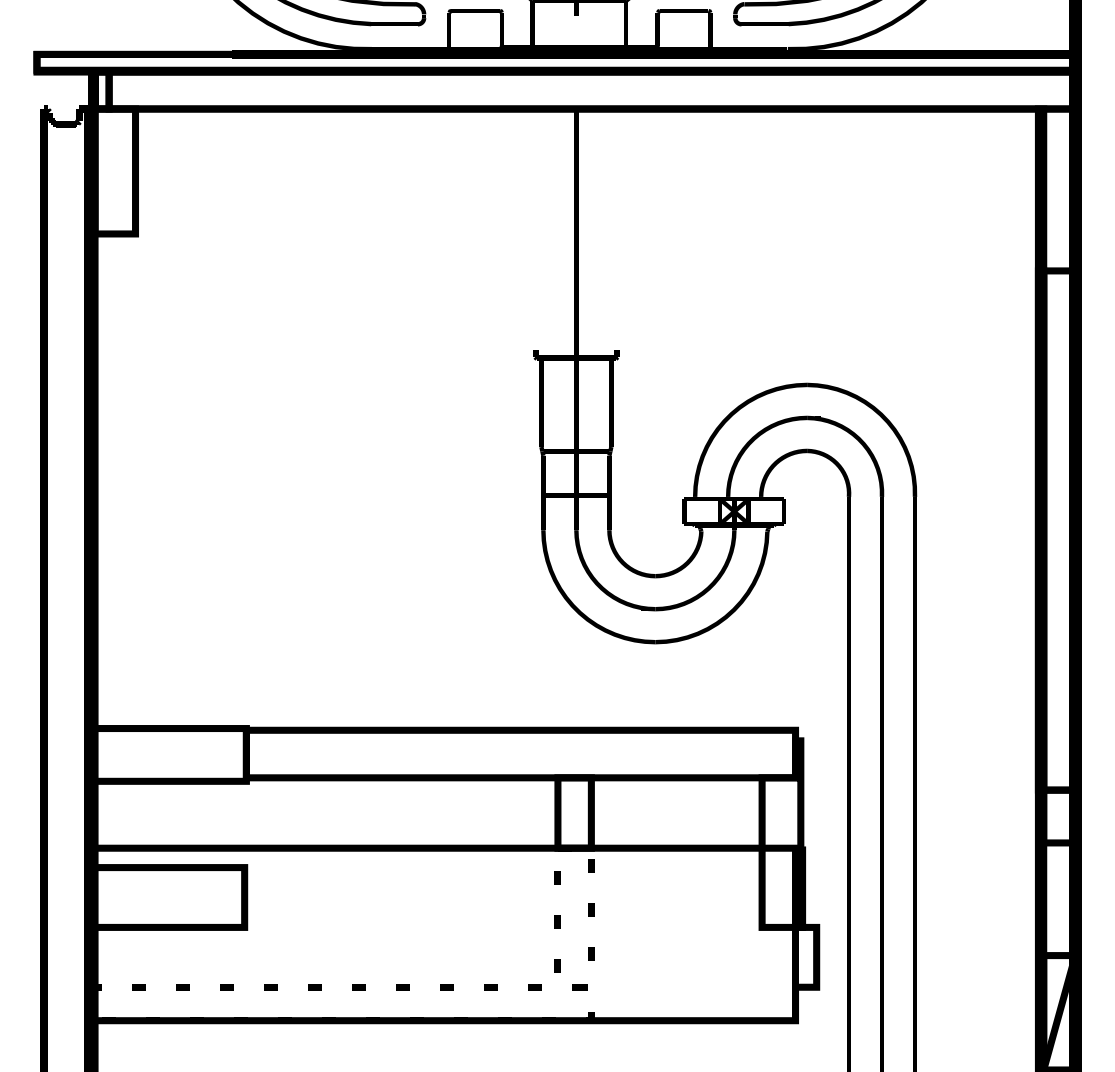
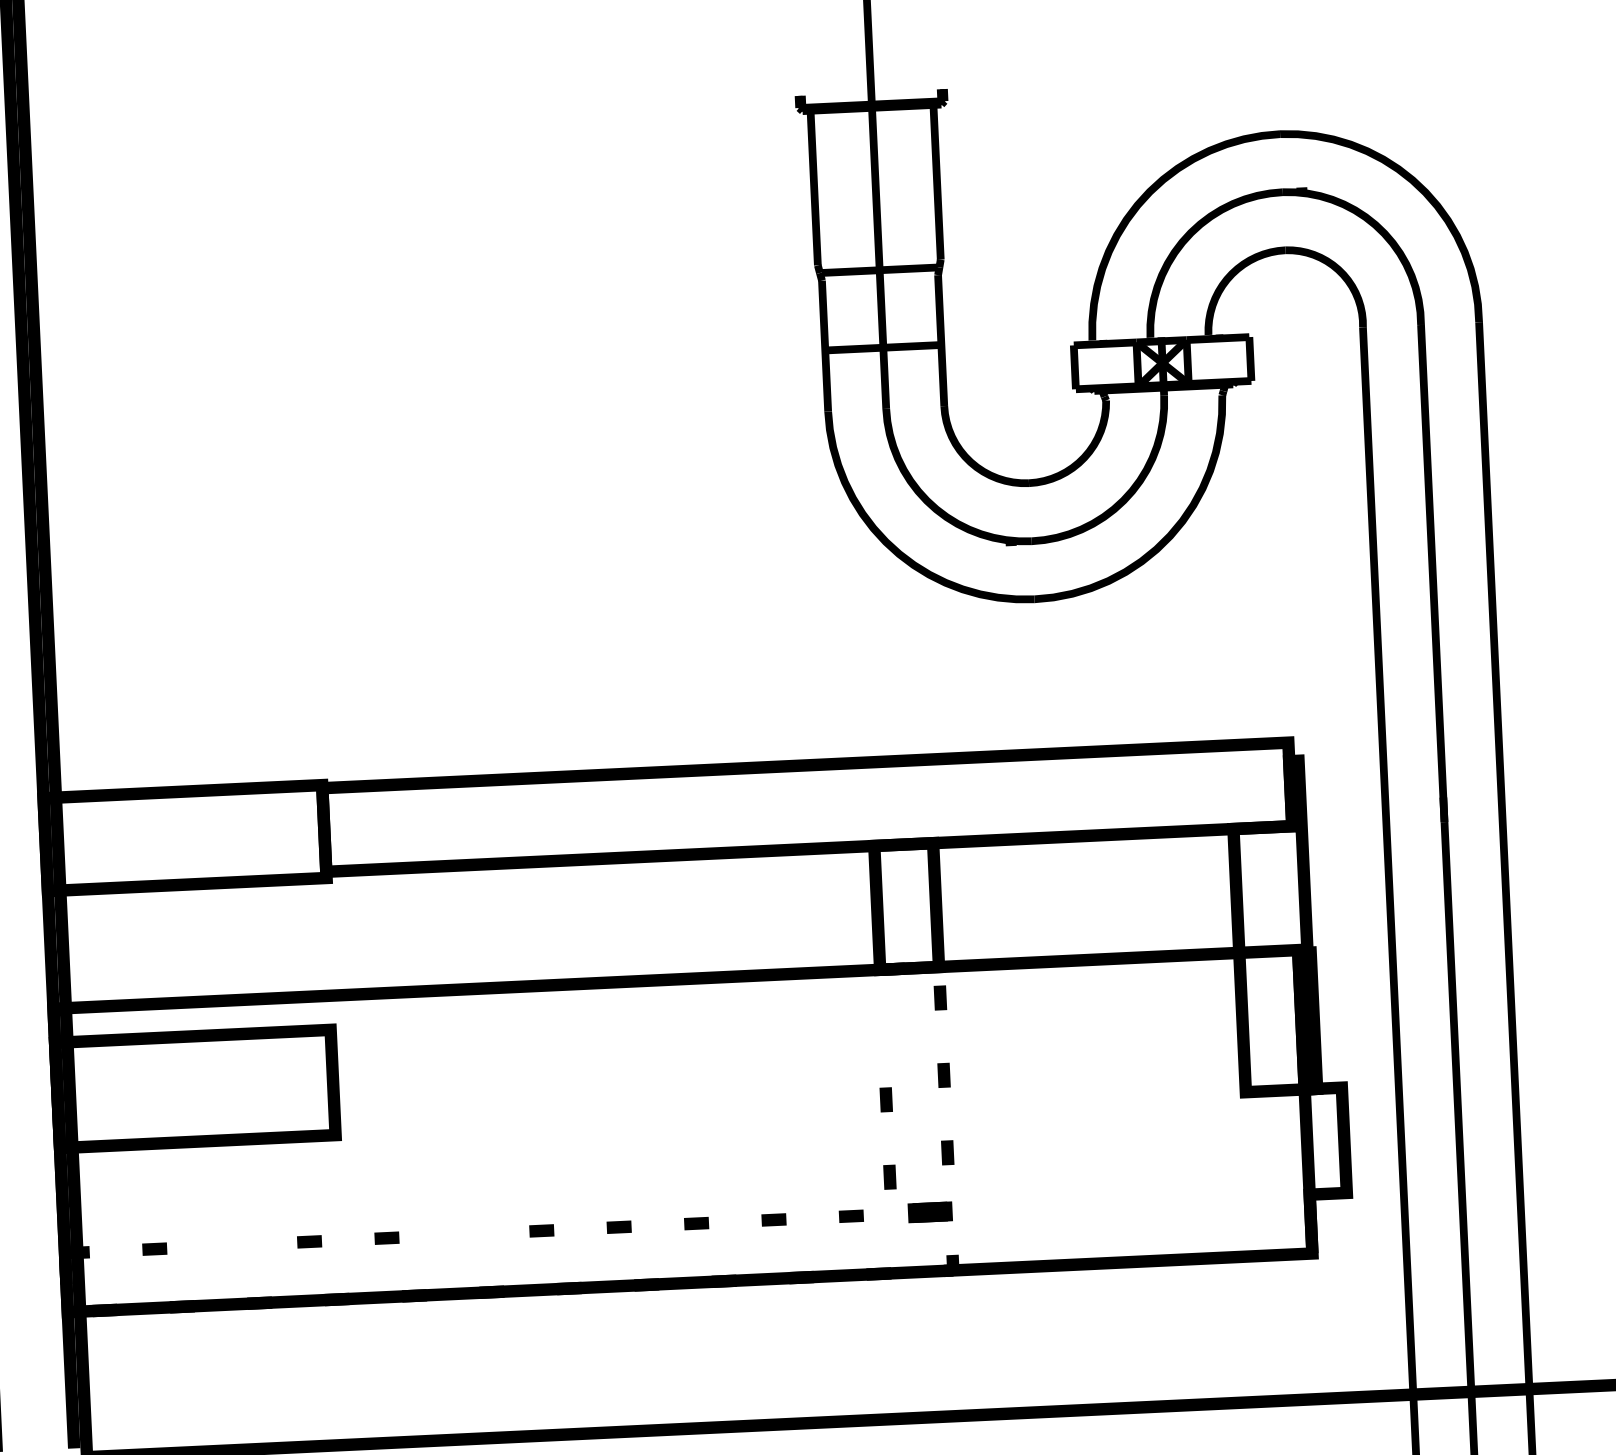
line: (557, 877) -> (881, 1021), removed
line: (182, 987) -> (231, 1245), removed
line: (314, 987) -> (463, 1235), removed
part: (579, 987) -> (929, 1213), size x1.6

